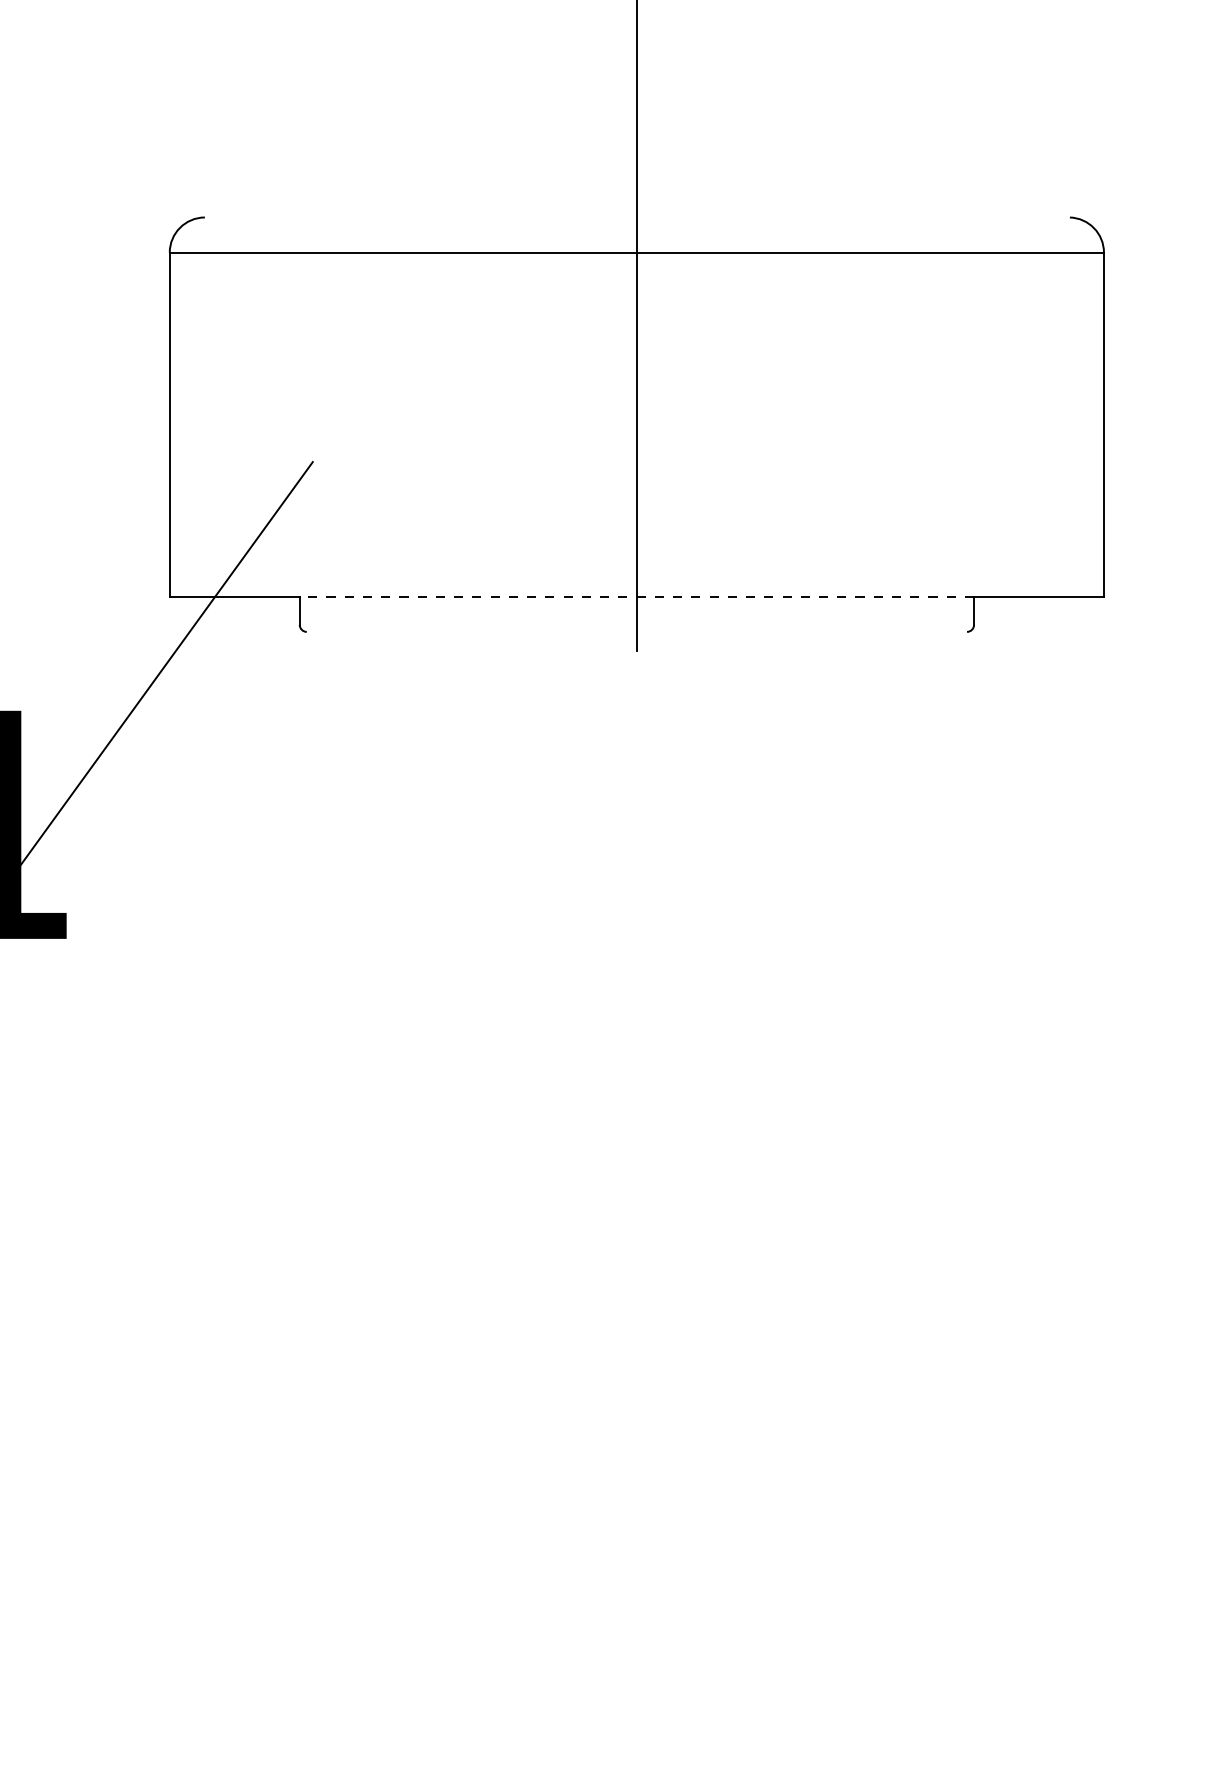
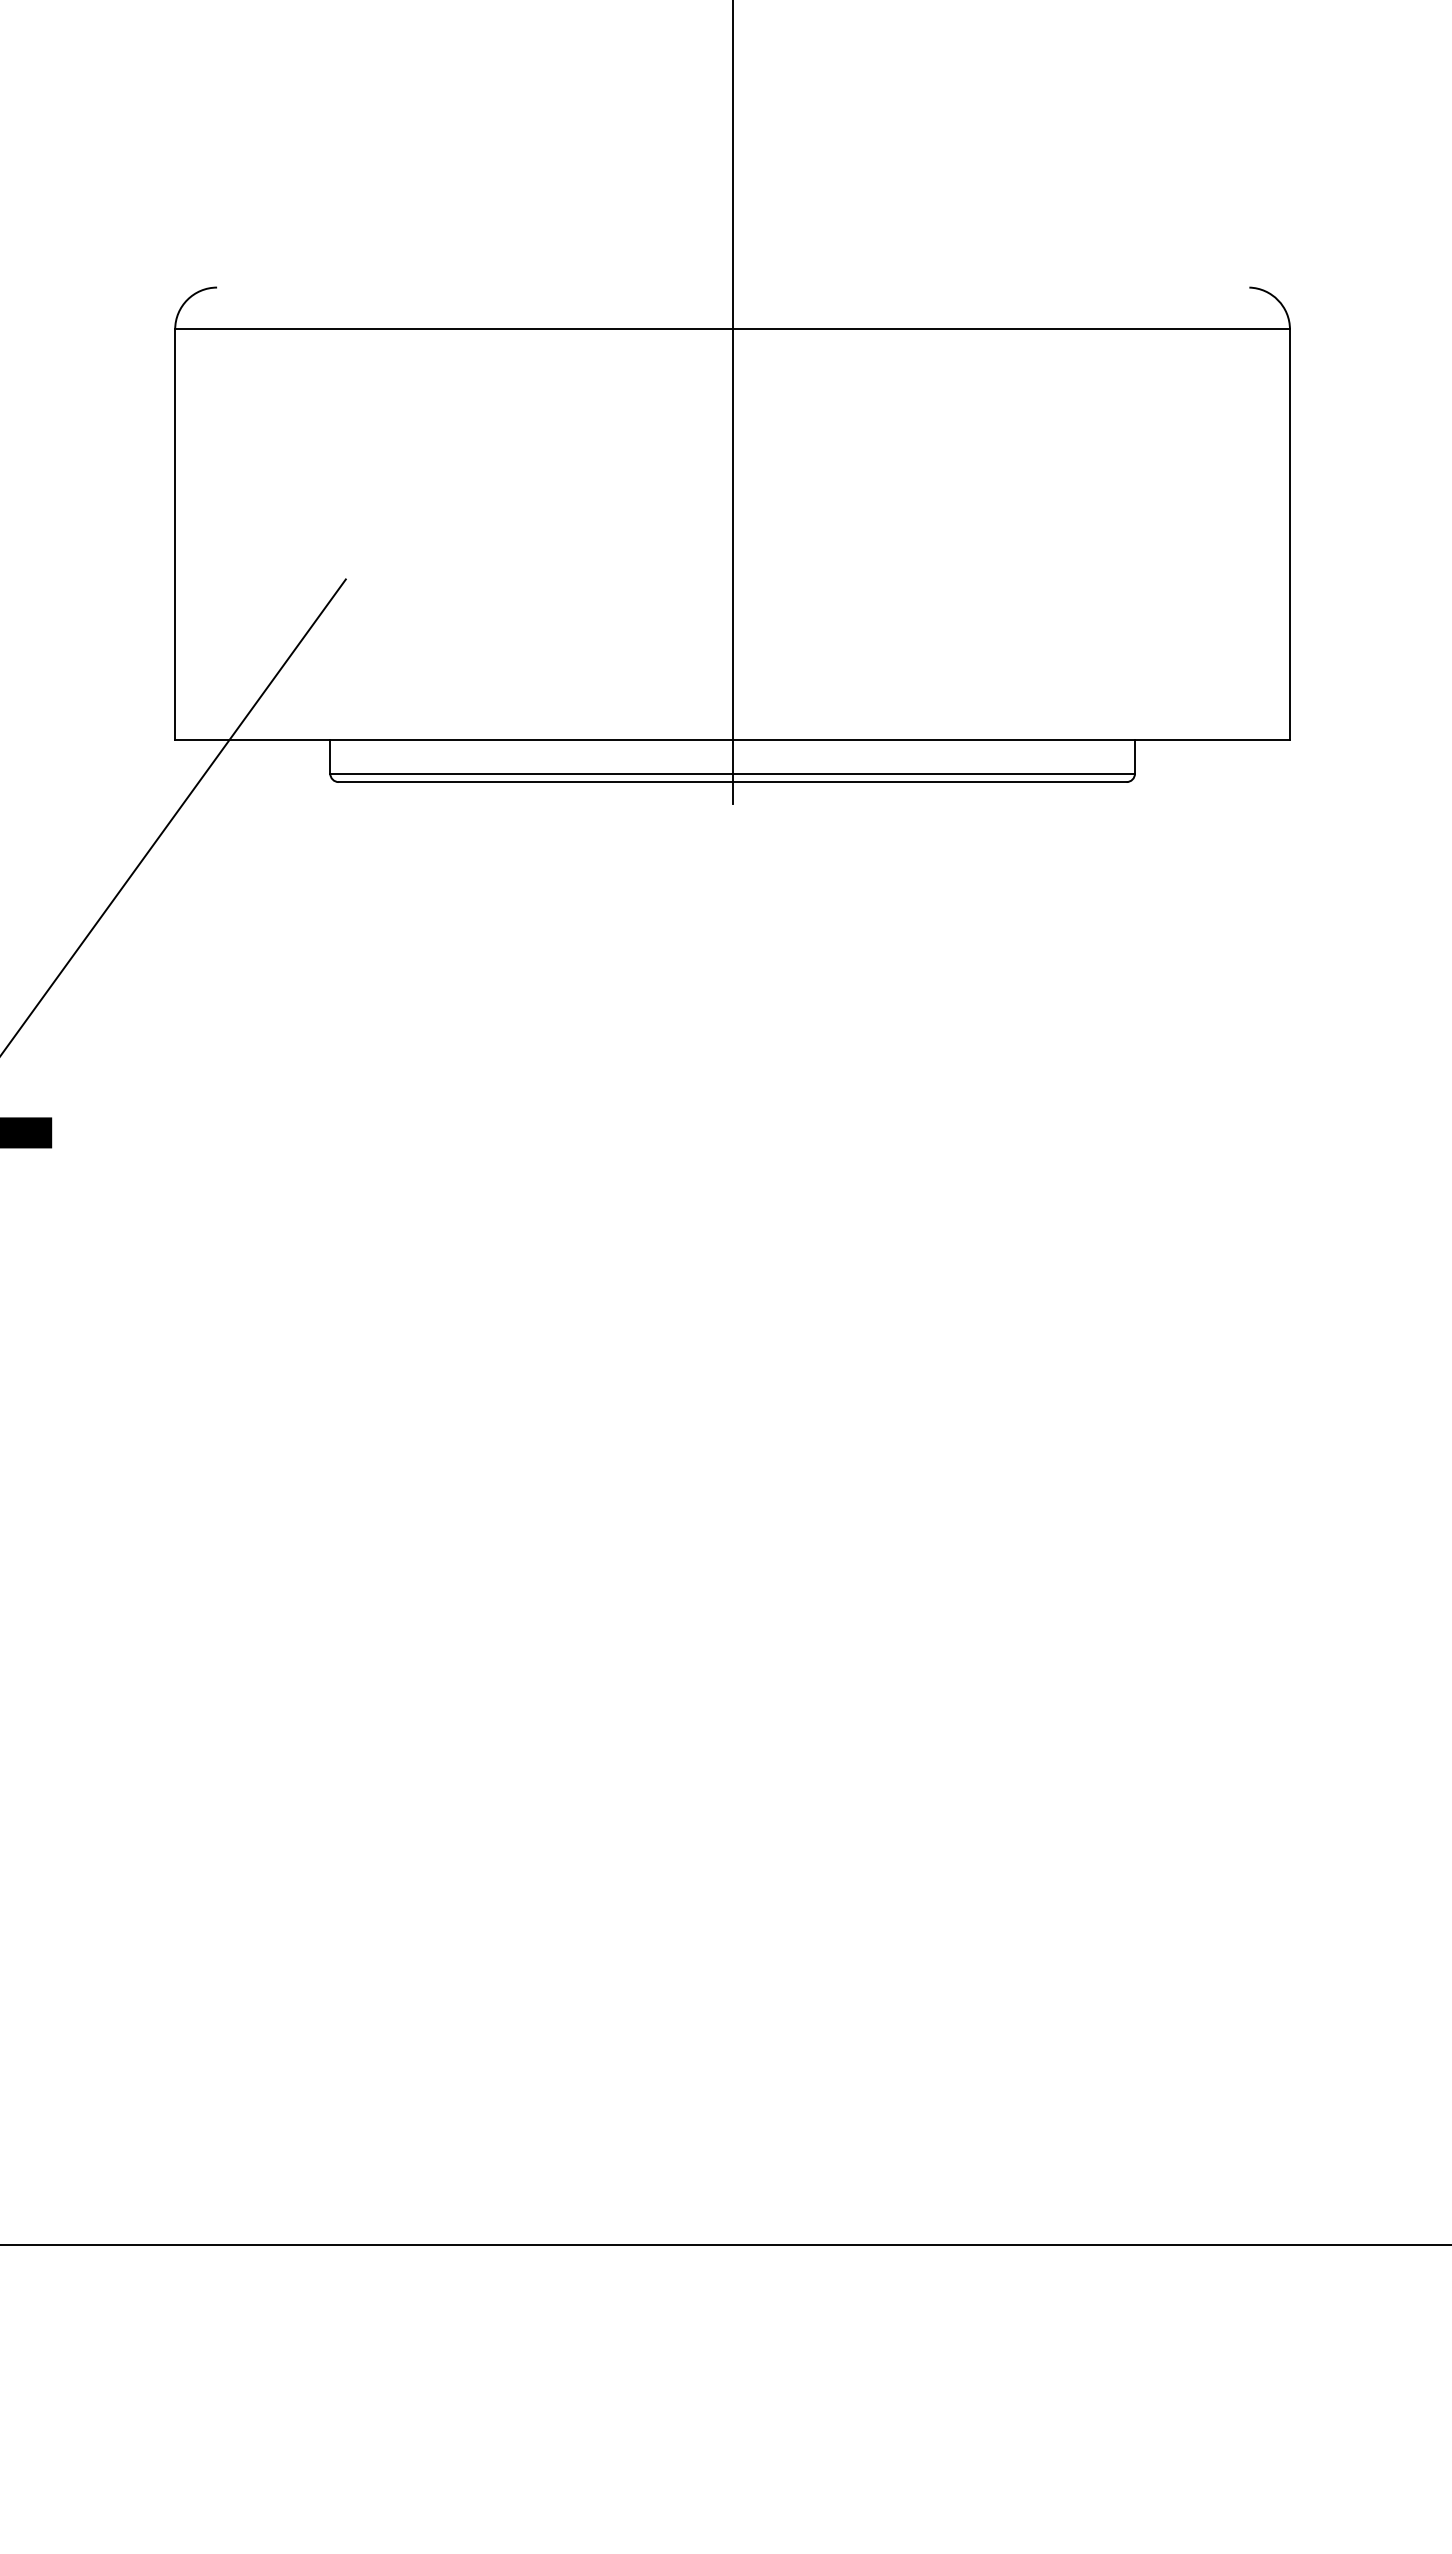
line: (636, 597) -> (732, 740), dashed -> solid
line: (636, 624) -> (732, 773), added
line: (636, 632) -> (732, 782), added

